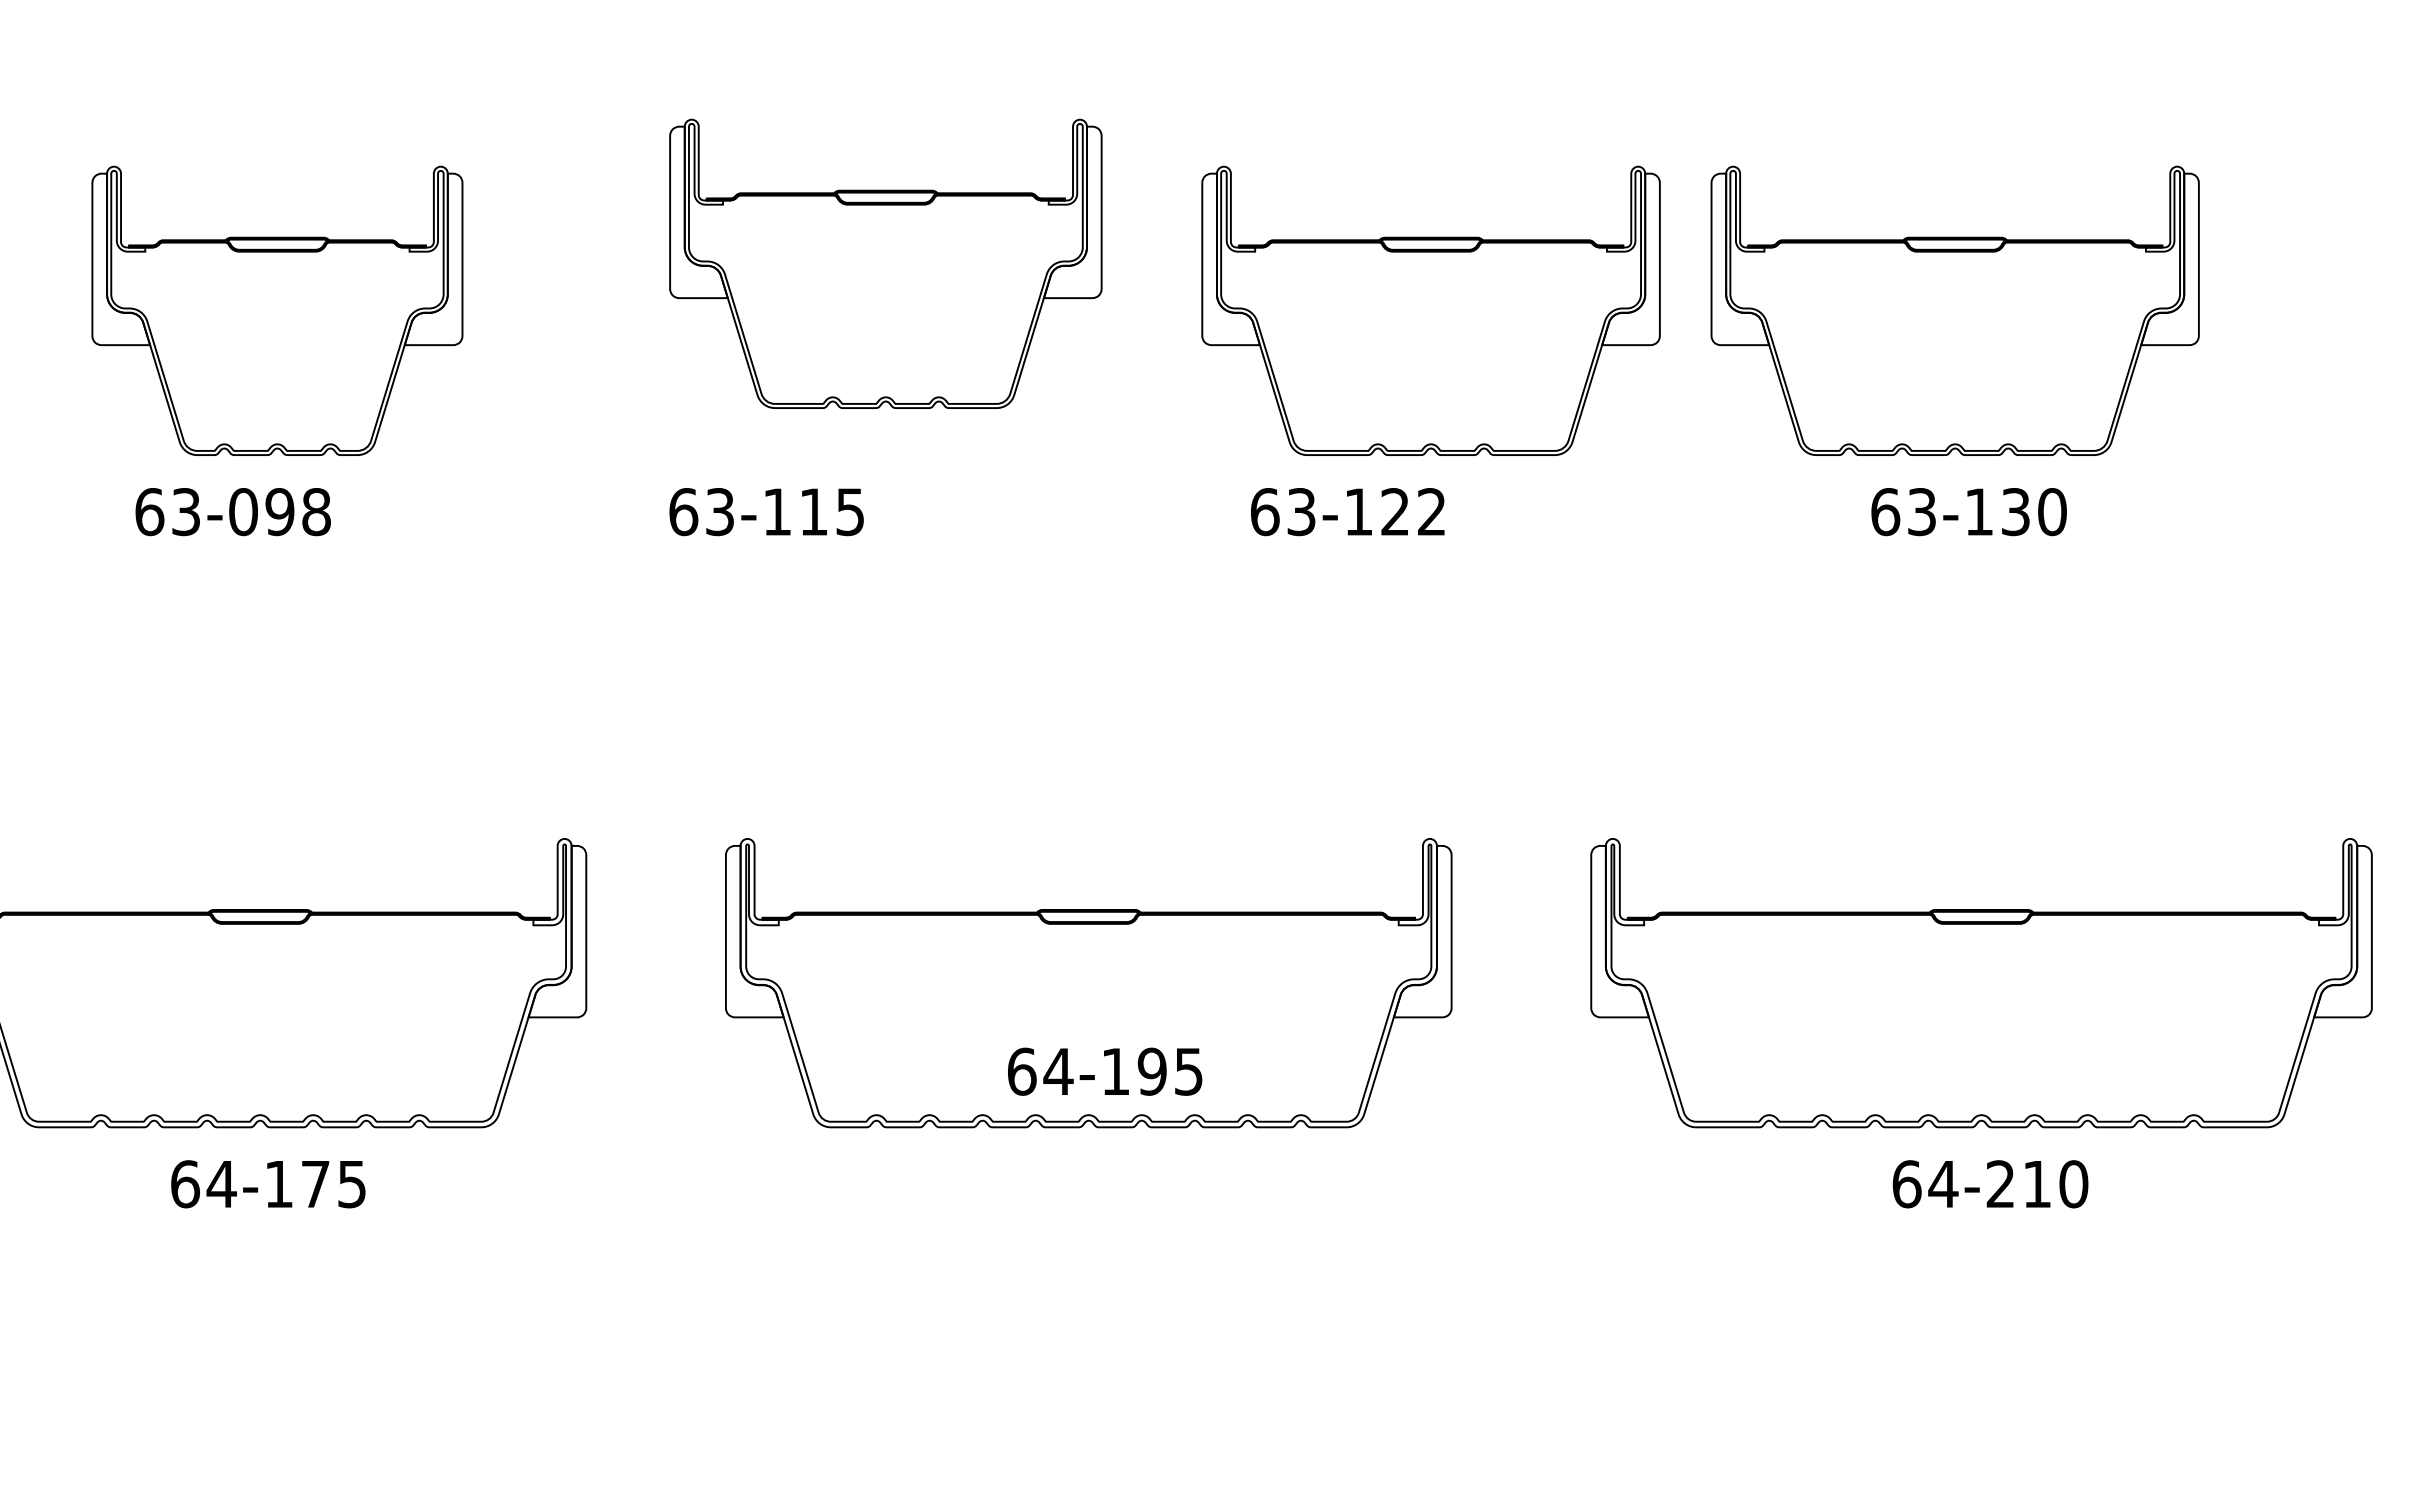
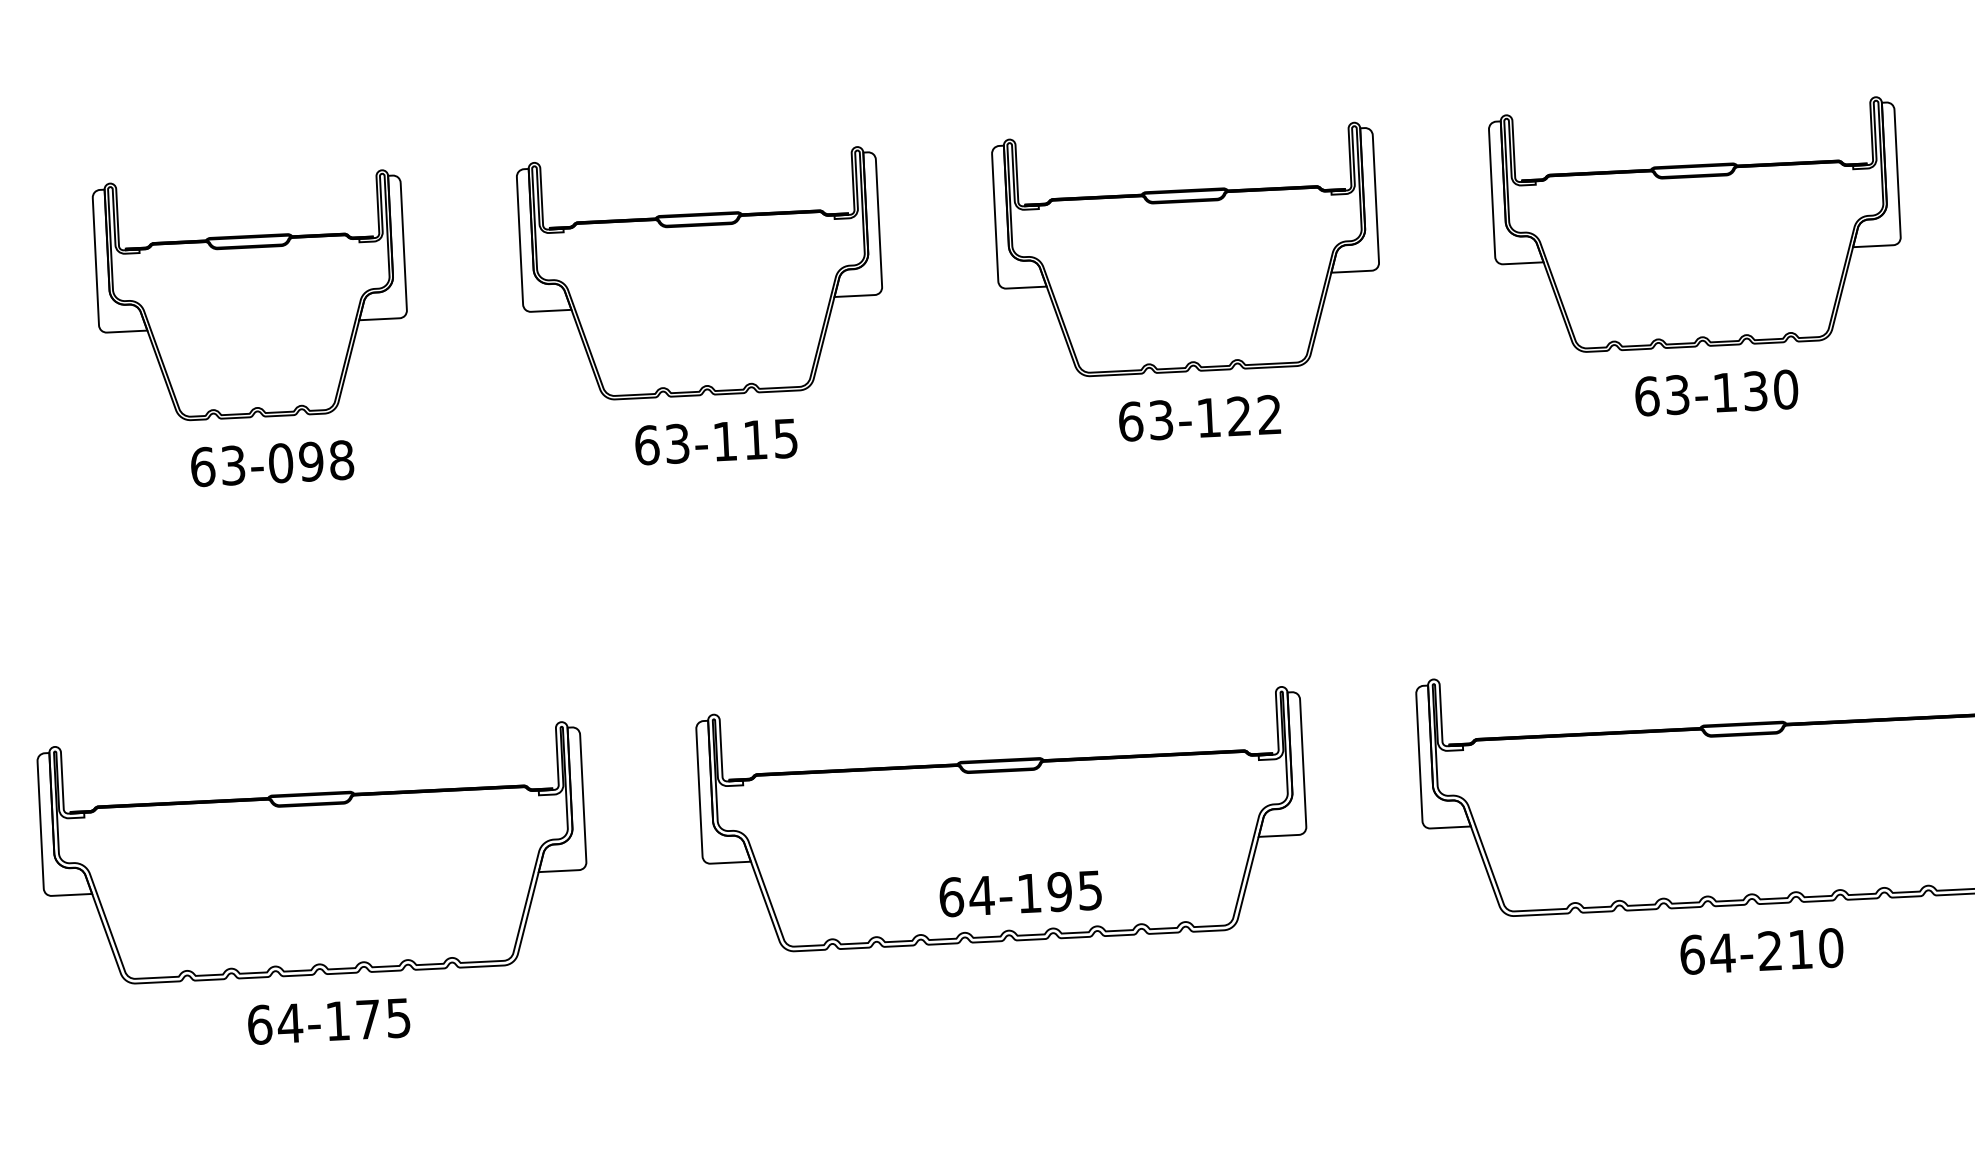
part: (885, 263) -> (701, 274), moved
part: (277, 310) -> (251, 296), moved
part: (1430, 310) -> (1187, 250), moved

